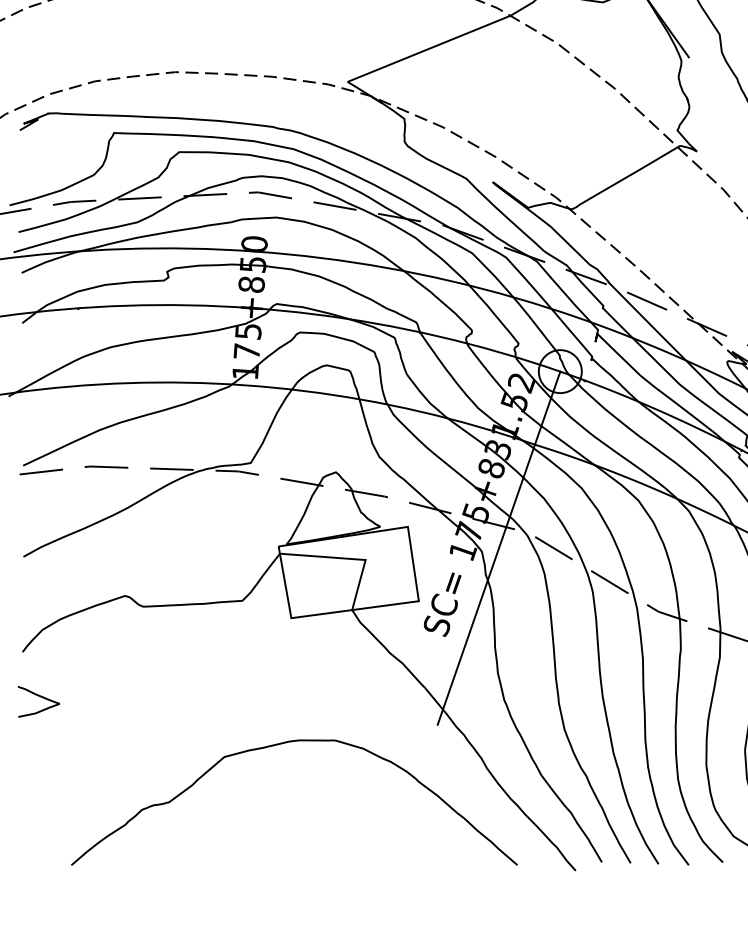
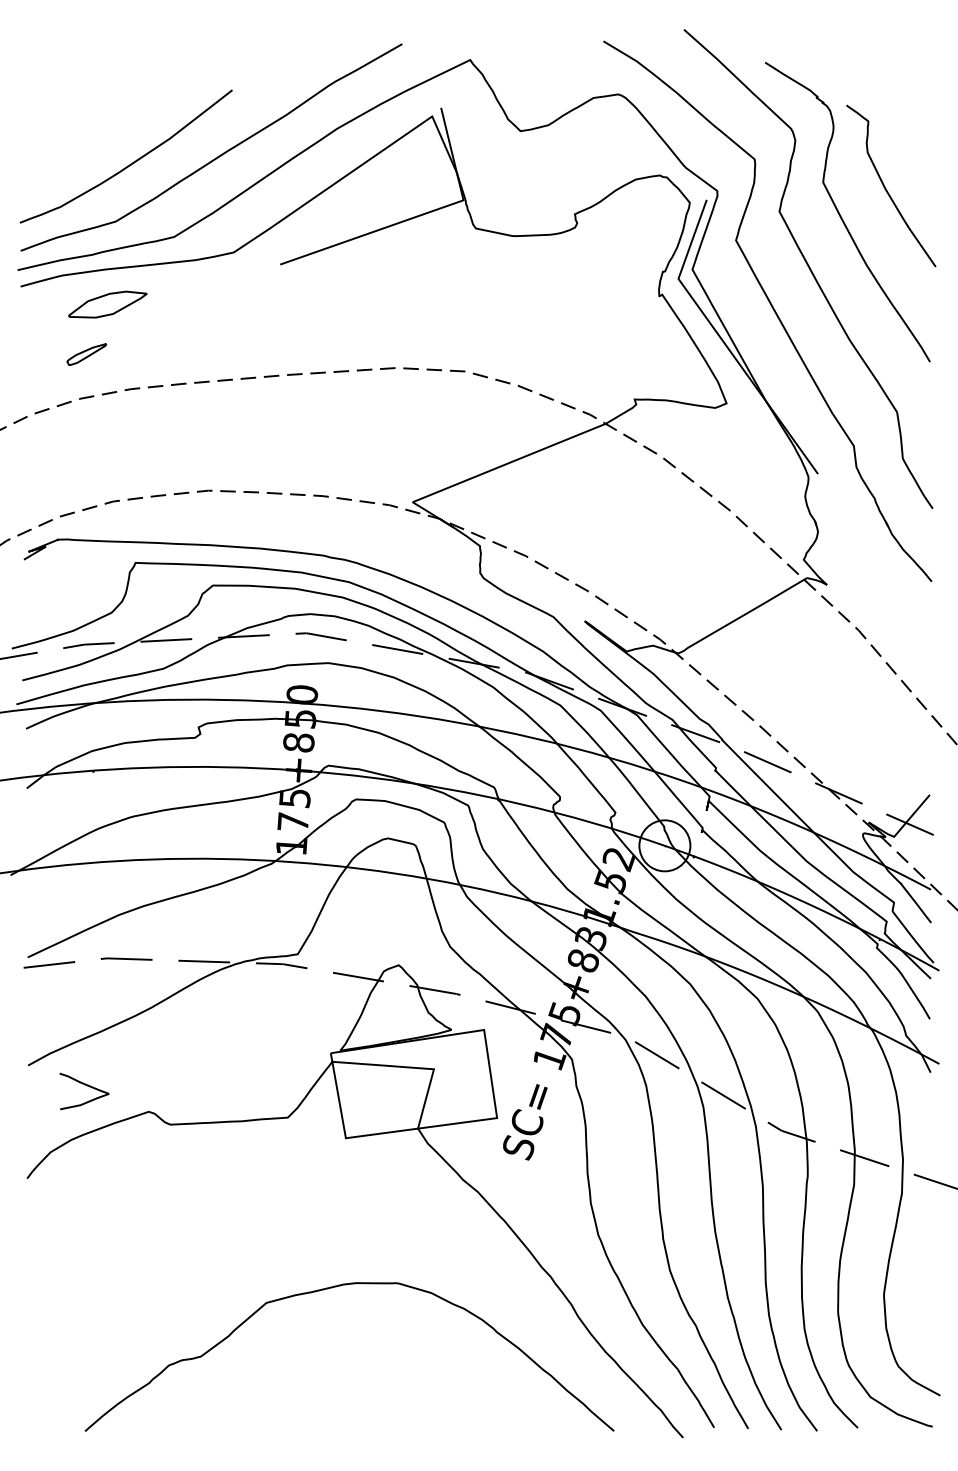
line: (498, 547) -> (591, 1054), removed
curve: (41, 697) -> (87, 1086), moved

